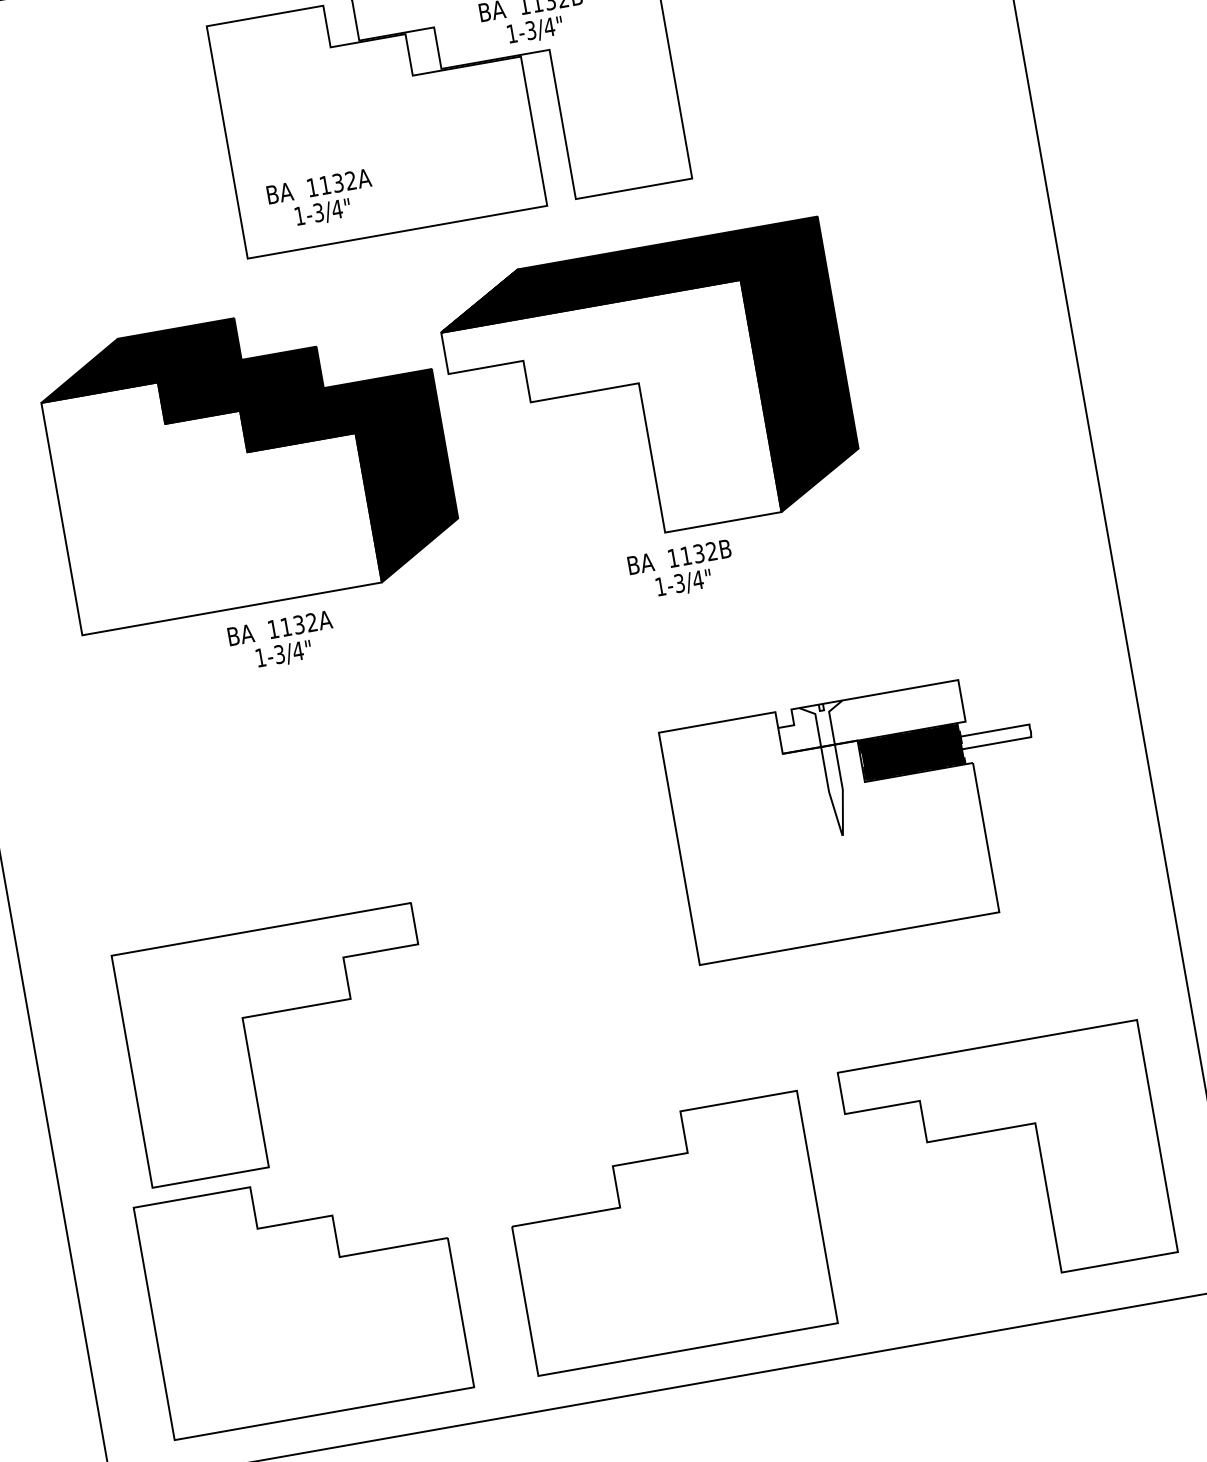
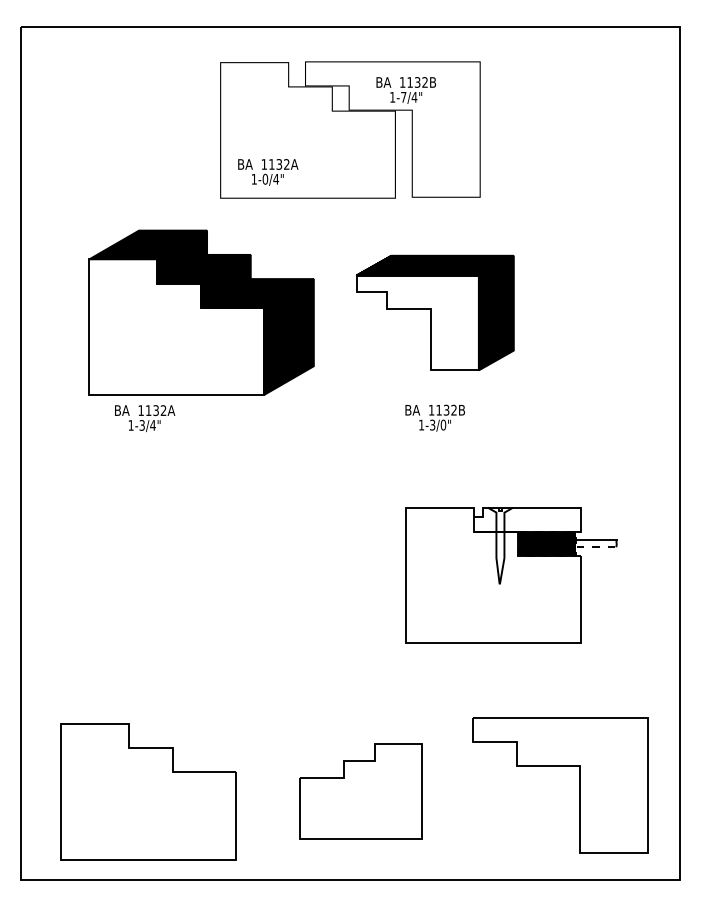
text: (530, 29) -> (403, 96), 1-3/4" -> 1-7/4"
text: (318, 211) -> (265, 178), 1-3/4" -> 1-0/4"
part: (650, 389) -> (435, 312), size x0.7
text: (698, 579) -> (443, 424), 1-3/4" -> 1-3/0"
text: (283, 641) -> (145, 418), moved
line: (997, 743) -> (596, 547), solid -> dashed
part: (276, 1012) -> (161, 627), removed
part: (666, 1232) -> (360, 791), size x0.7

